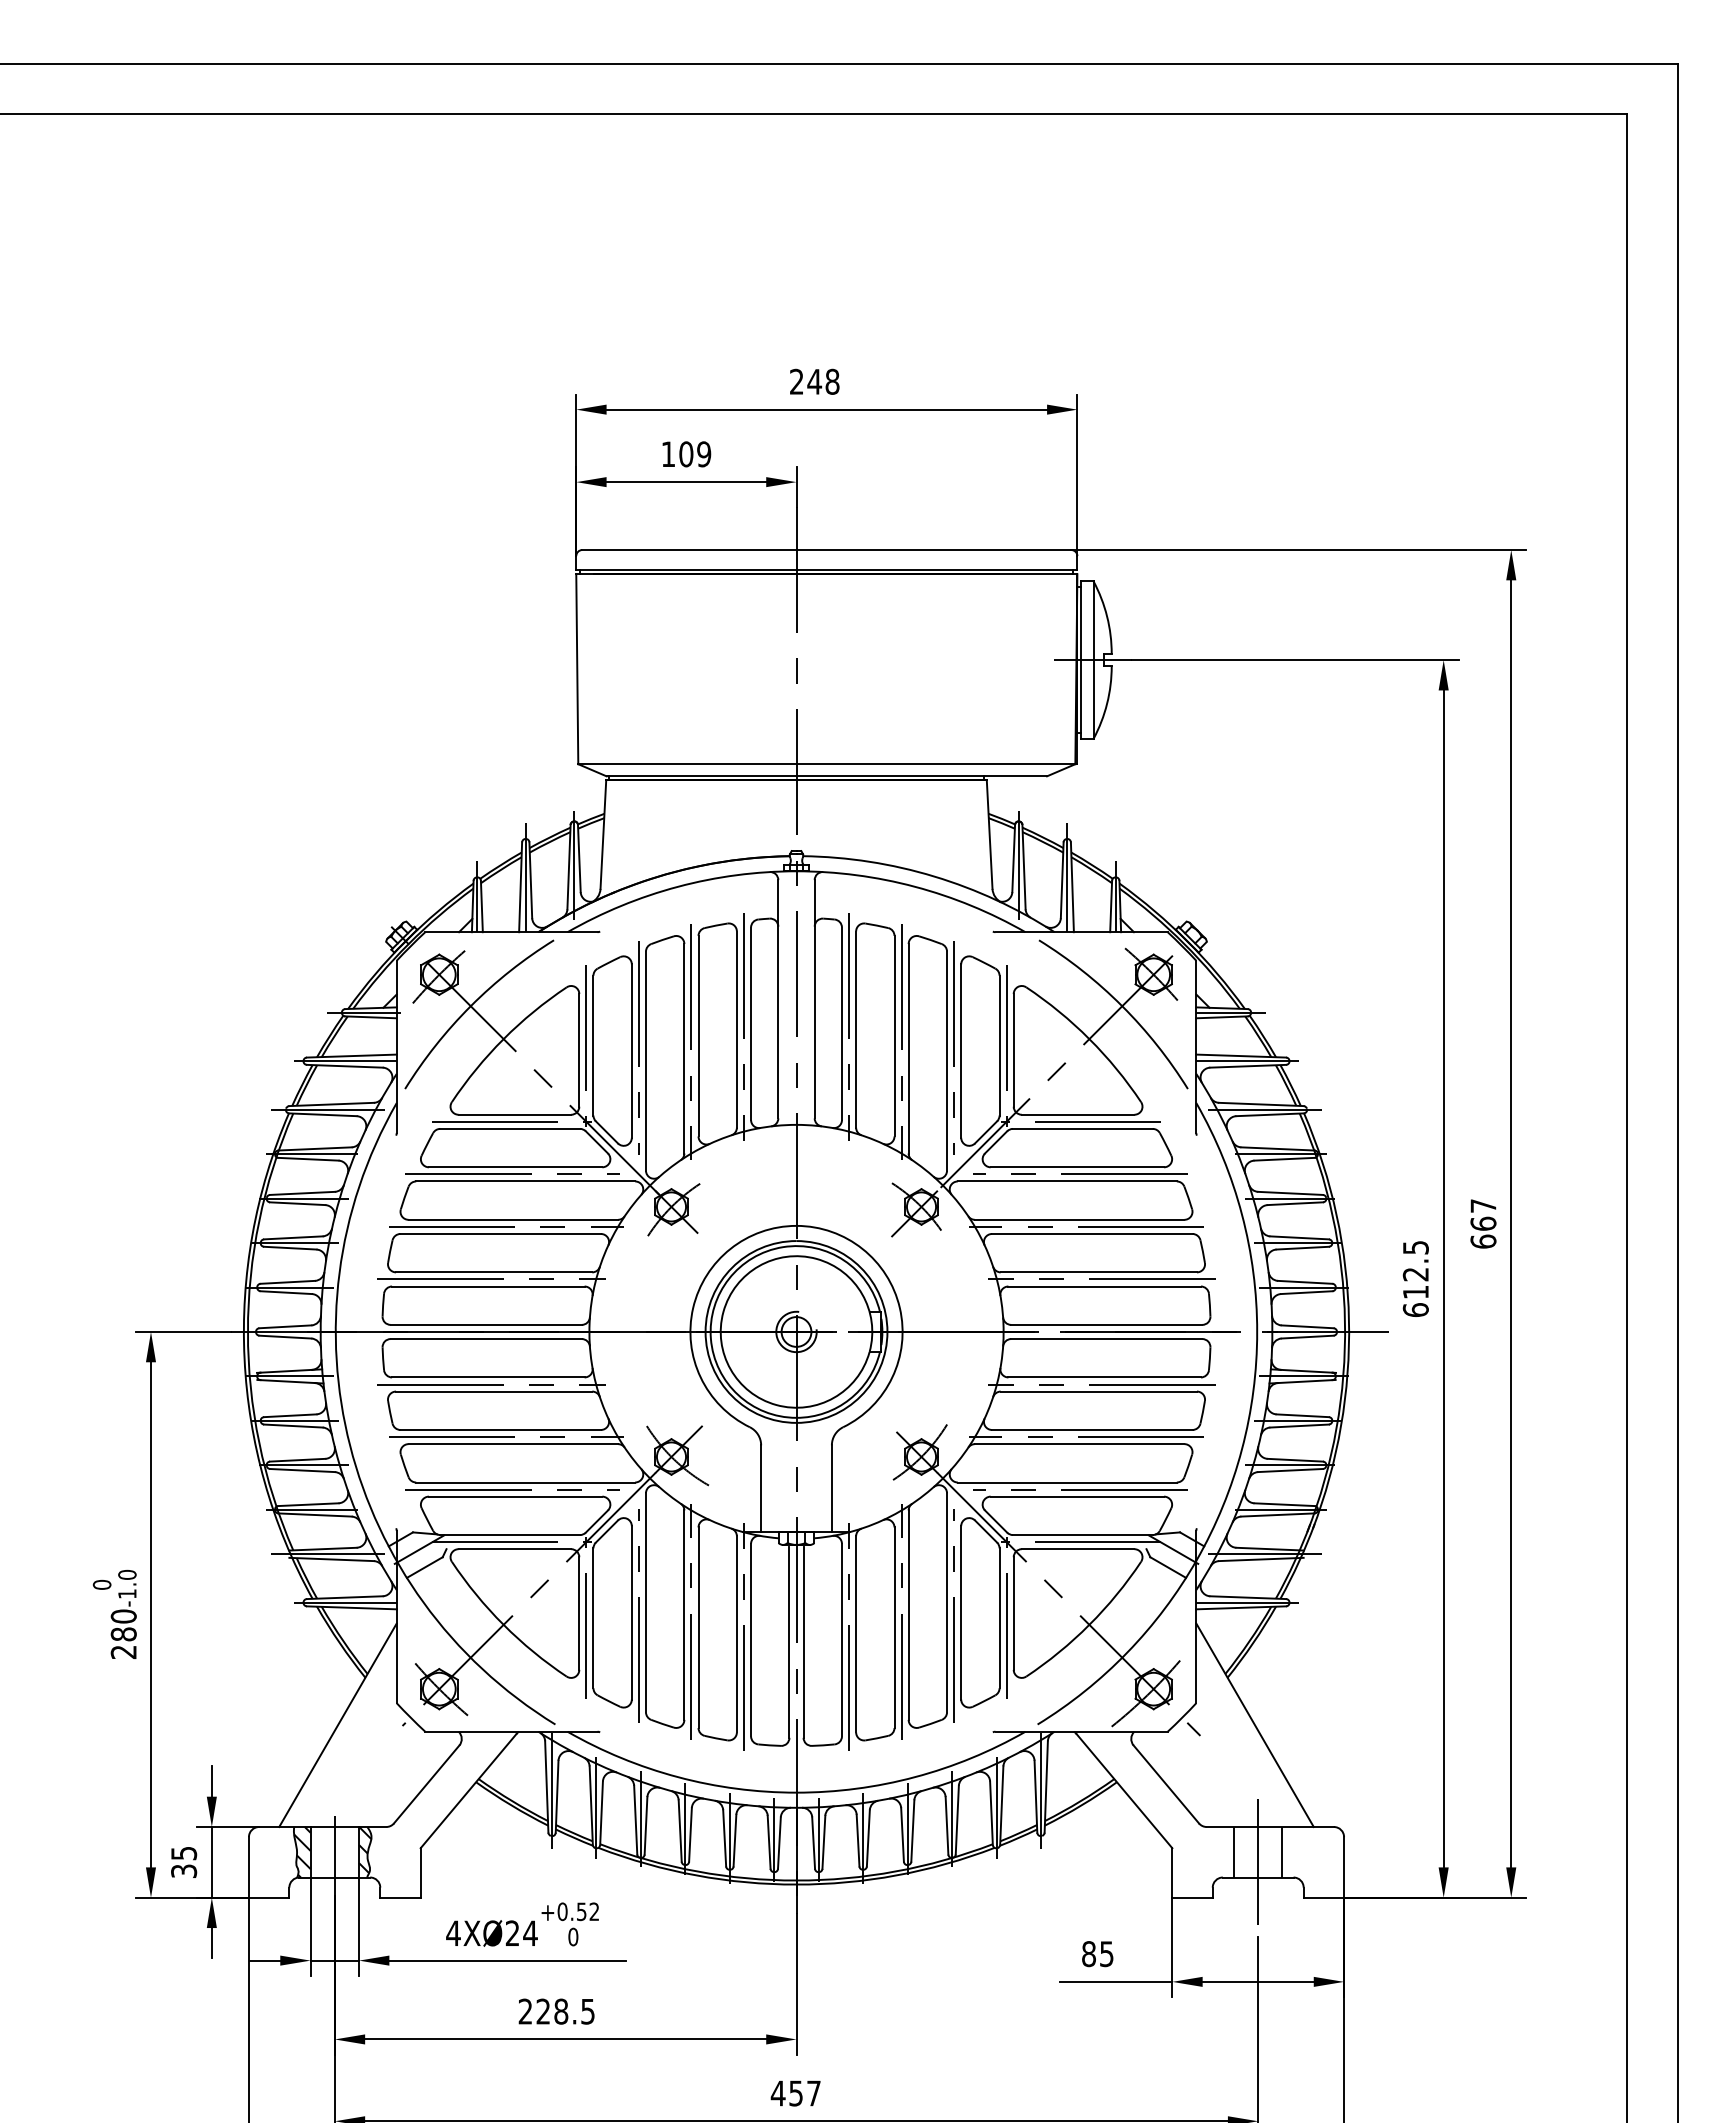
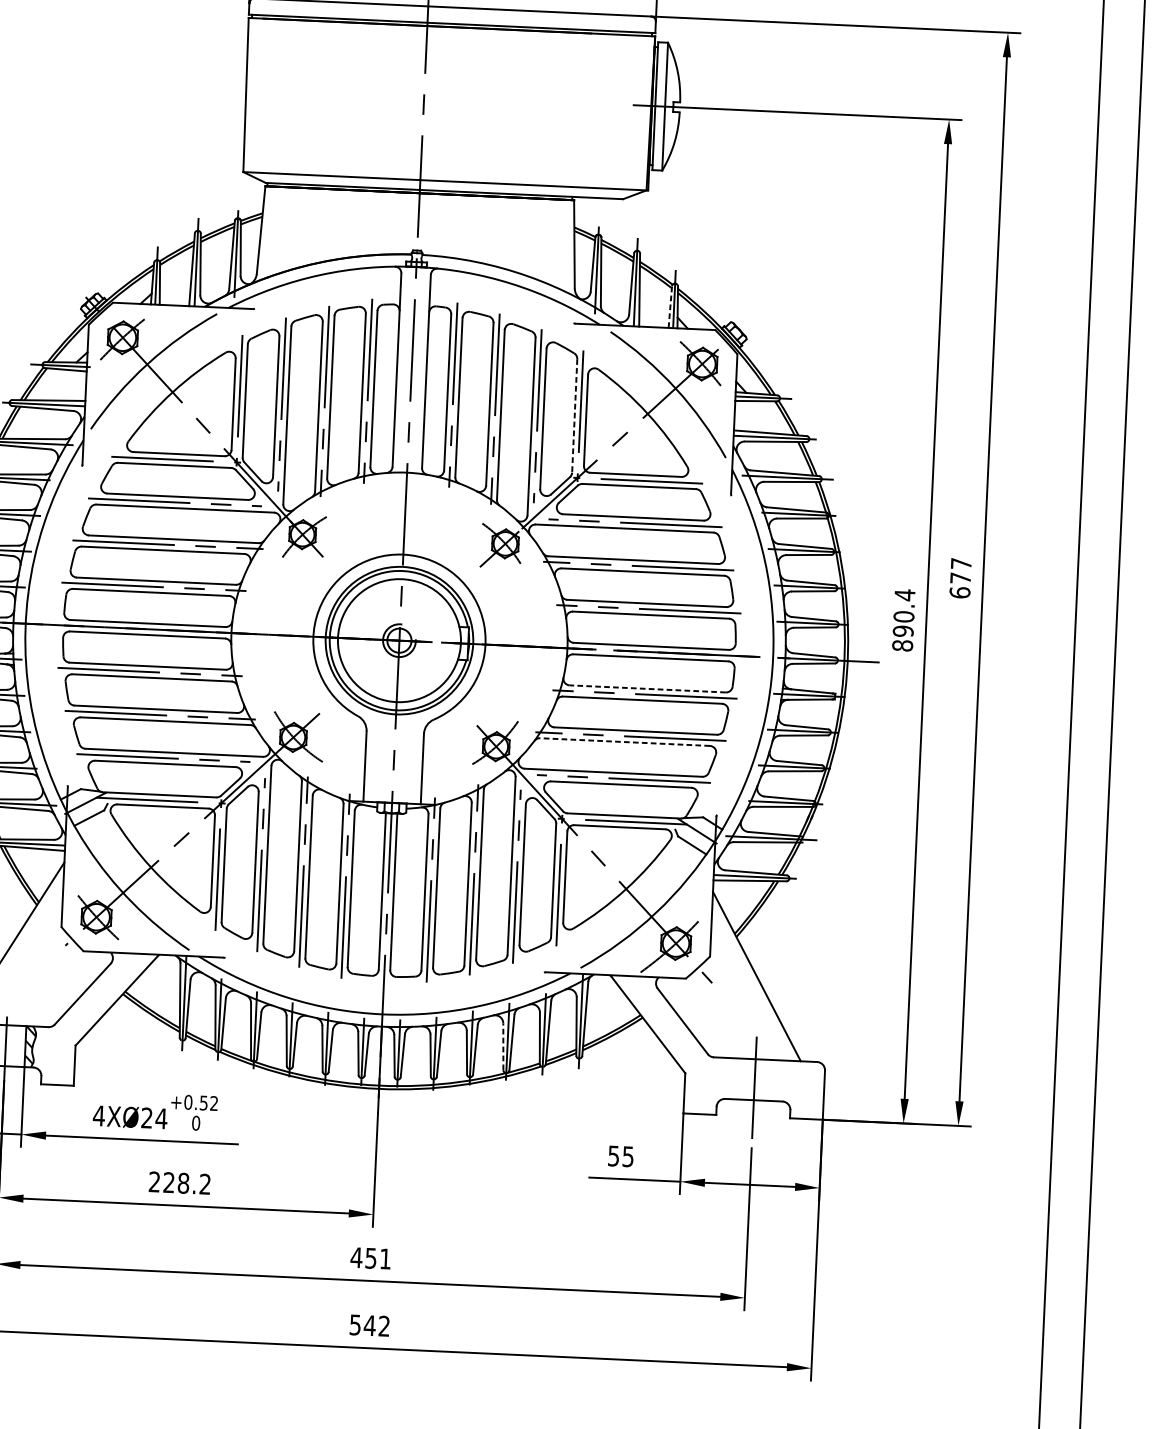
line: (1111, 906) -> (670, 307), solid -> dashed
line: (999, 1045) -> (574, 415), solid -> dashed
text: (1483, 1223) -> (960, 577), 667 -> 677
text: (1415, 1278) -> (903, 620), 612.5 -> 890.4
line: (1104, 1377) -> (647, 688), solid -> dashed
line: (1079, 1444) -> (624, 742), solid -> dashed
line: (947, 1825) -> (503, 1046), solid -> dashed
line: (1233, 1852) -> (734, 1079), removed
line: (1282, 1852) -> (774, 1080), removed
text: (1088, 1954) -> (613, 1156), 85 -> 55
text: (587, 2011) -> (204, 1184), 228.5 -> 228.2
text: (813, 2093) -> (385, 1259), 457 -> 451

